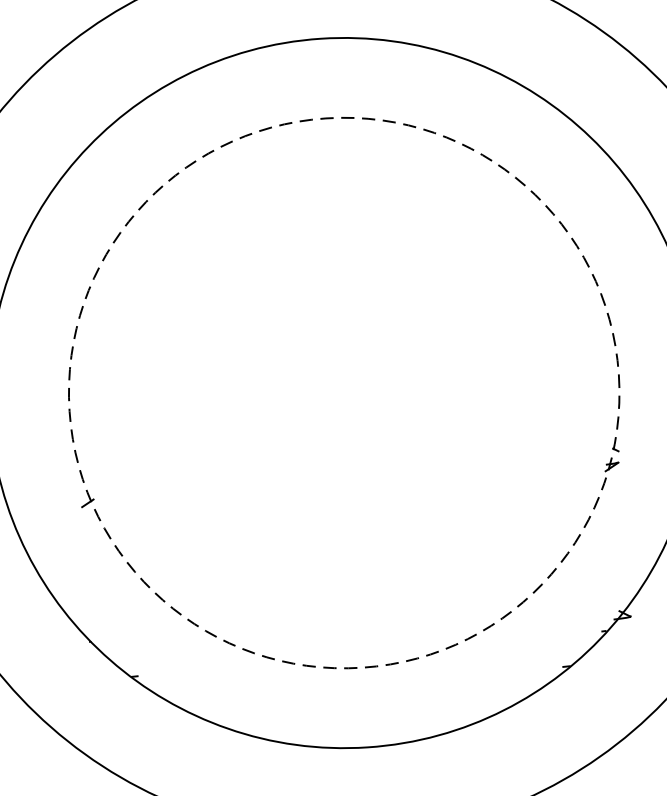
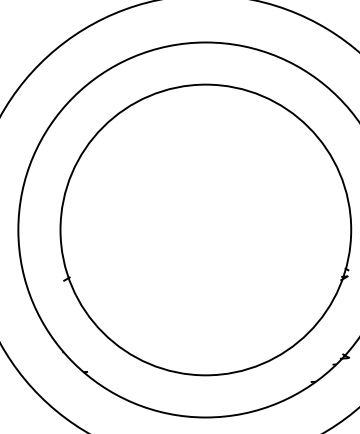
circle: (343, 392) -> (205, 229), dashed -> solid

